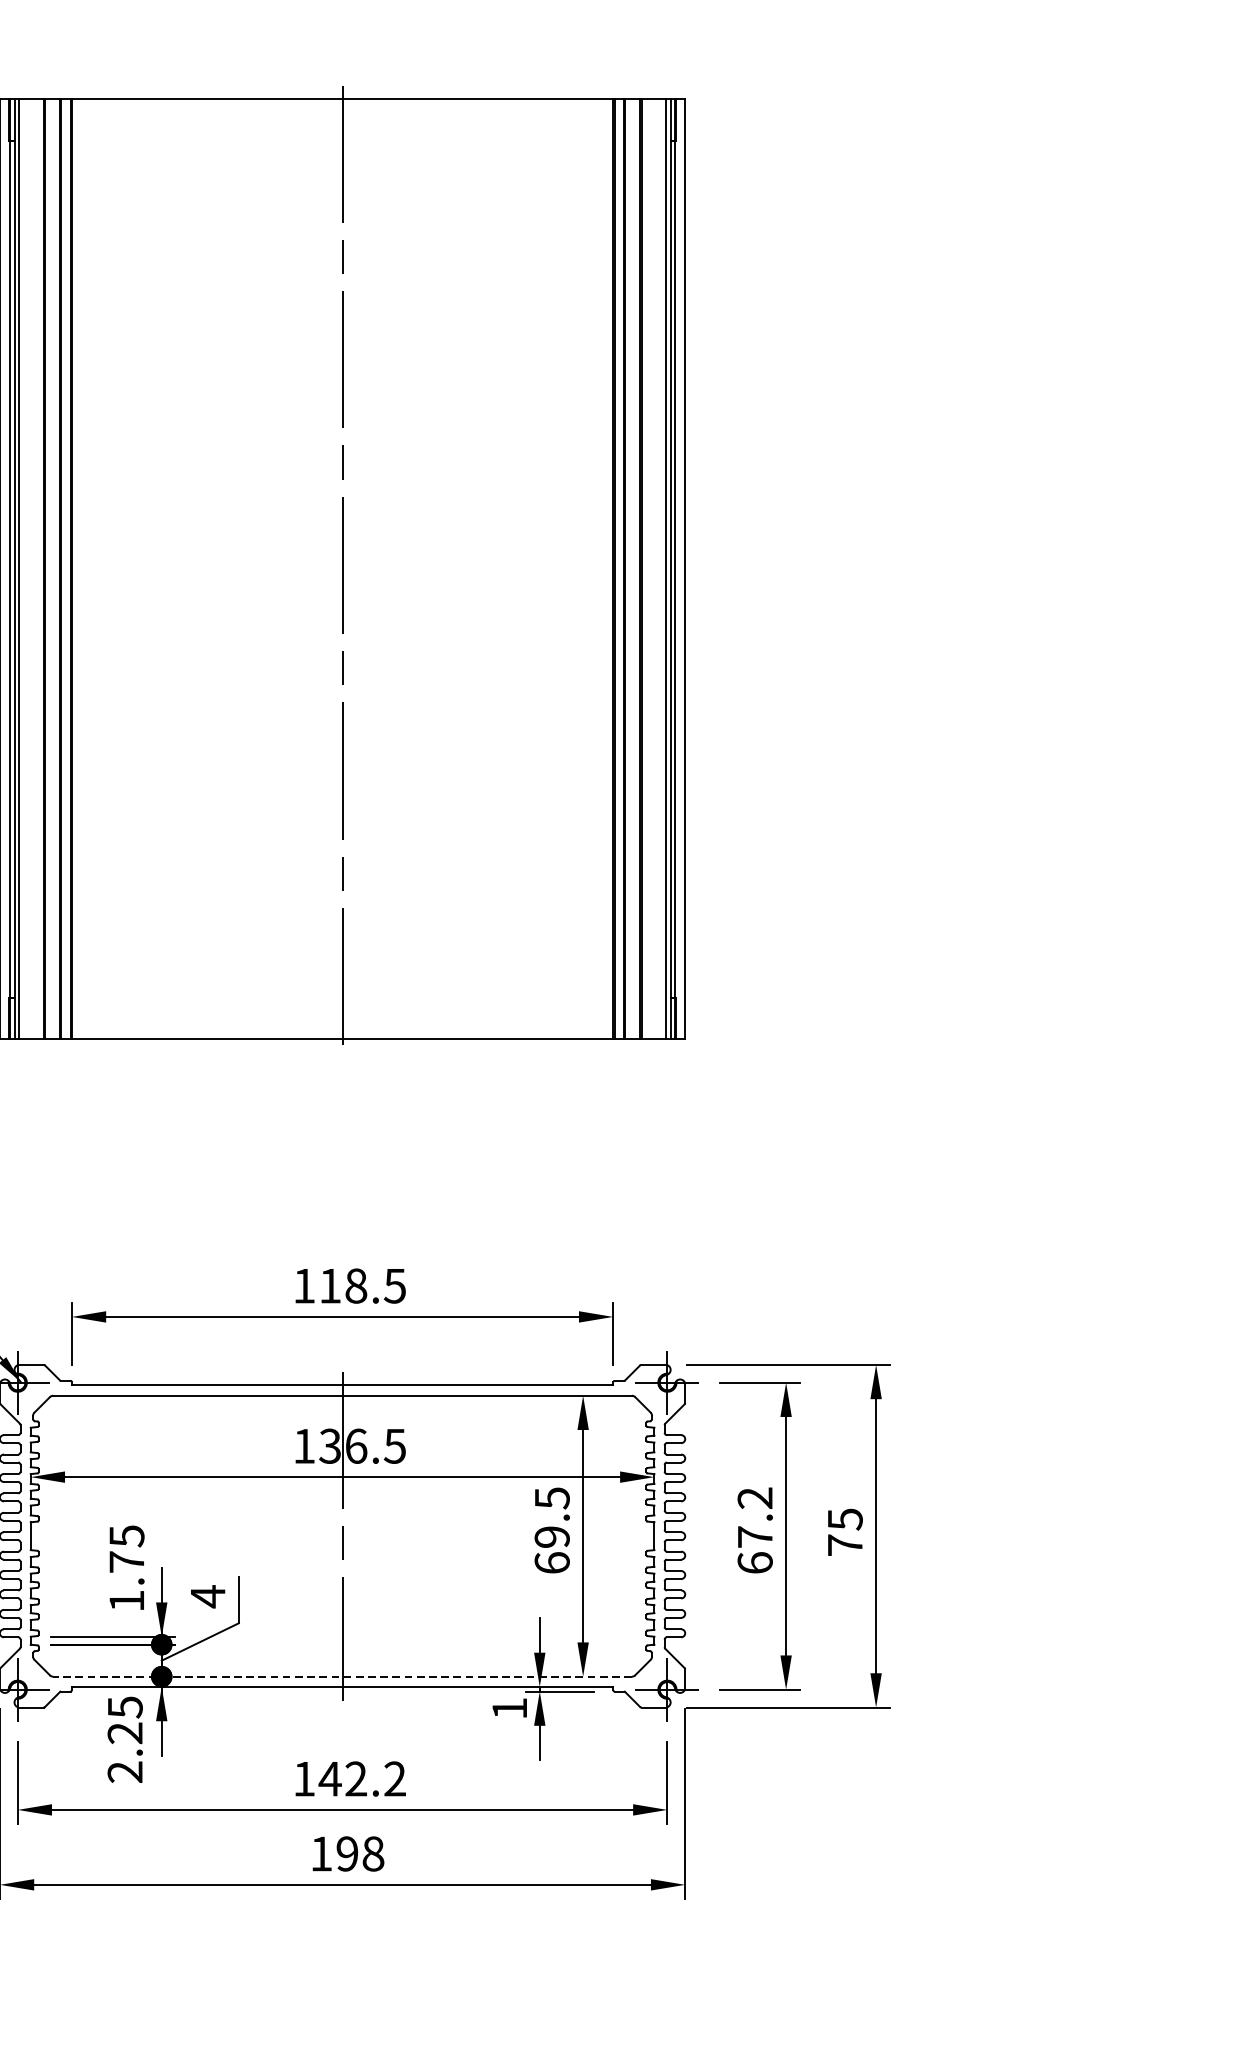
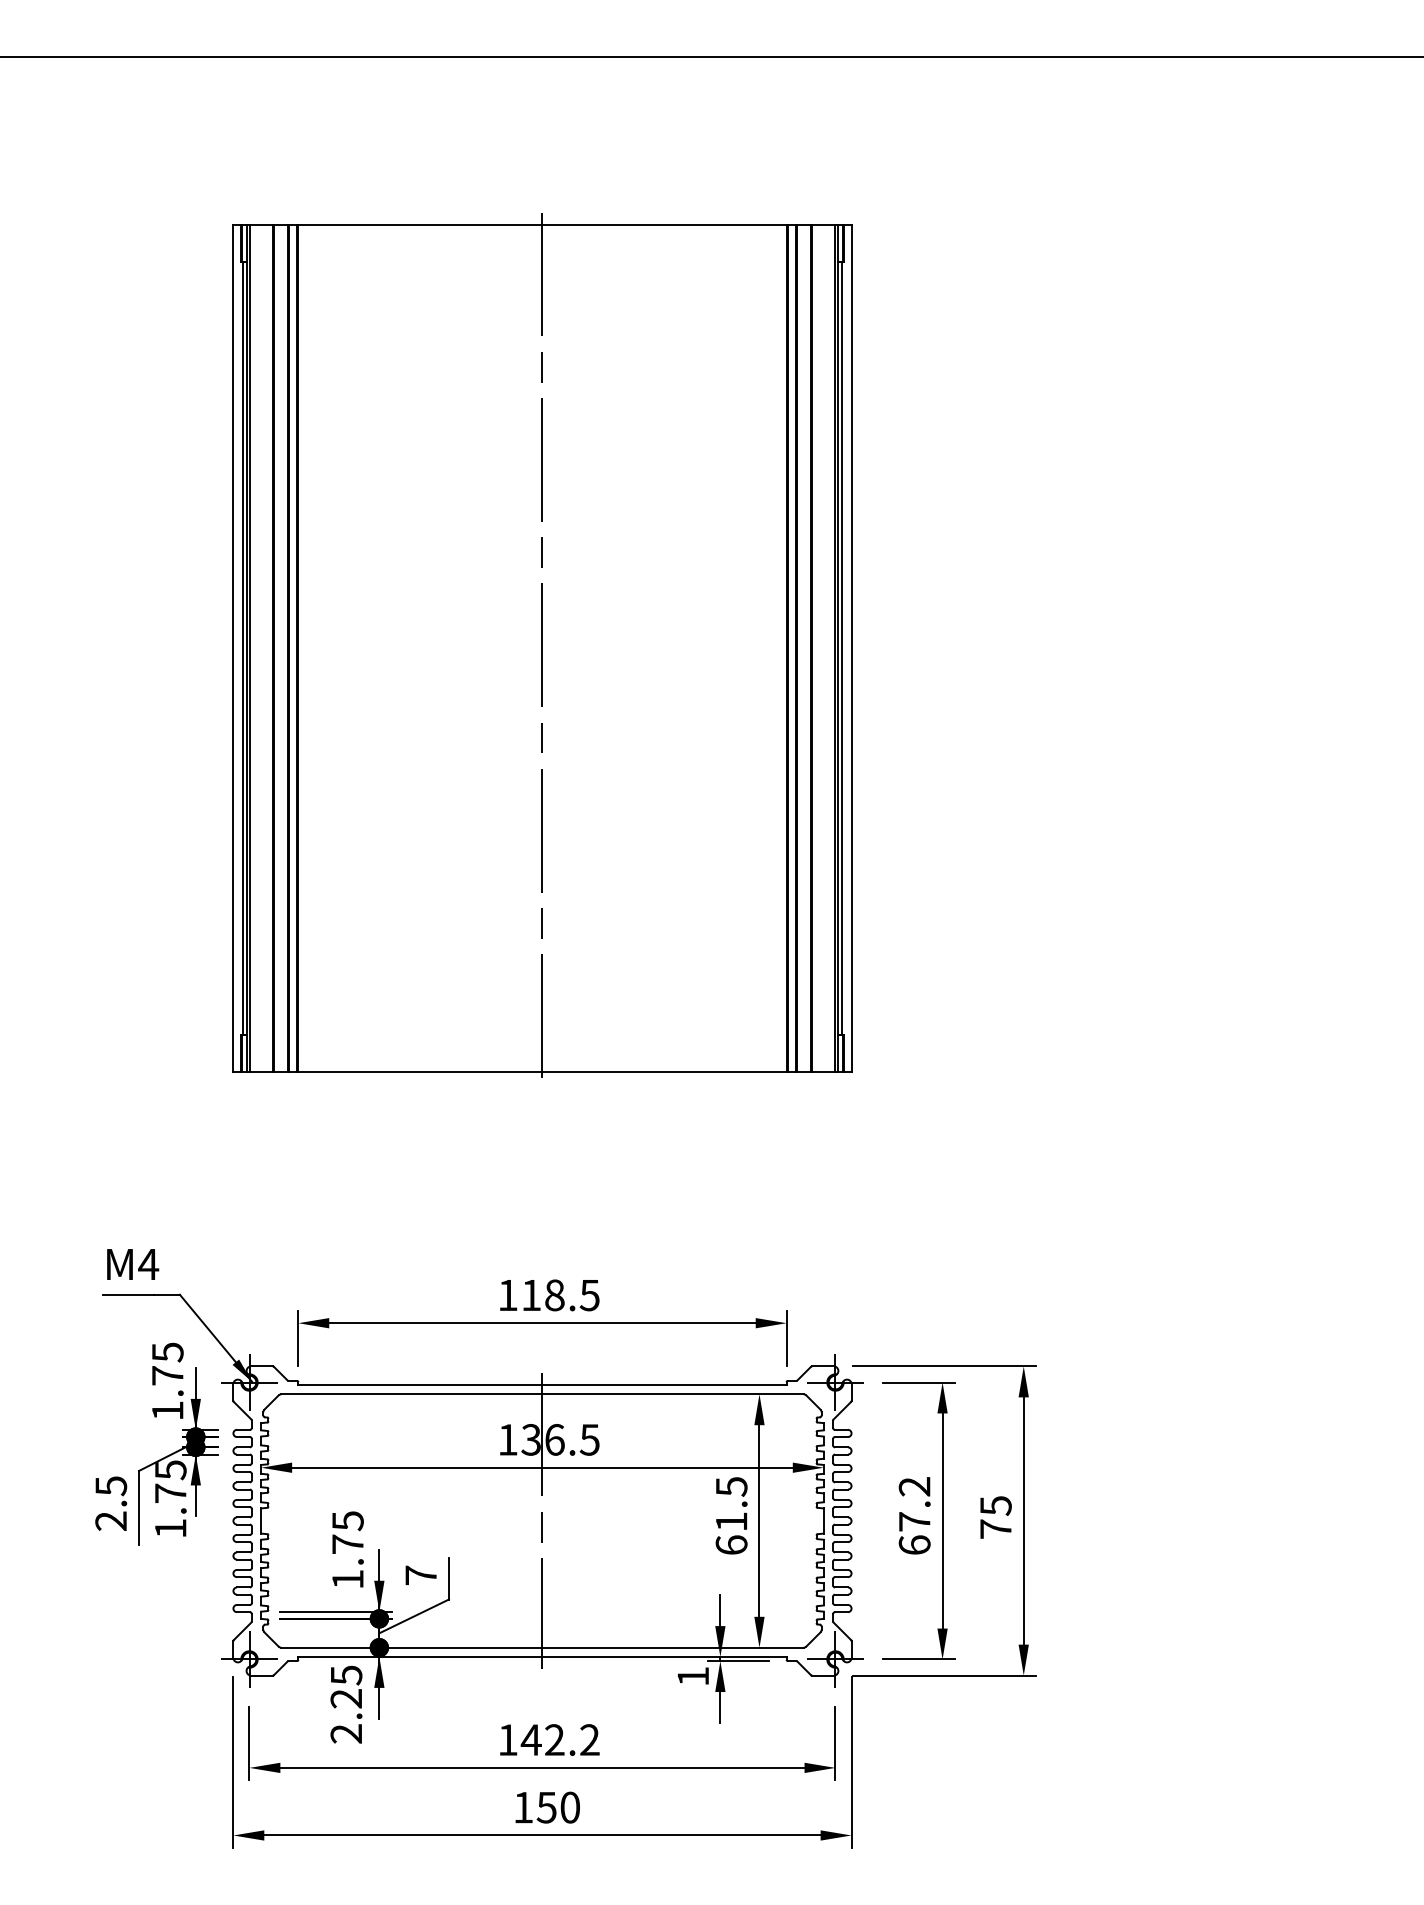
text: (552, 1536) -> (731, 1521), 69.5 -> 61.5
text: (207, 1596) -> (420, 1575), 4 -> 7
line: (341, 1676) -> (541, 1647), dashed -> solid
text: (360, 1853) -> (558, 1807), 198 -> 150

